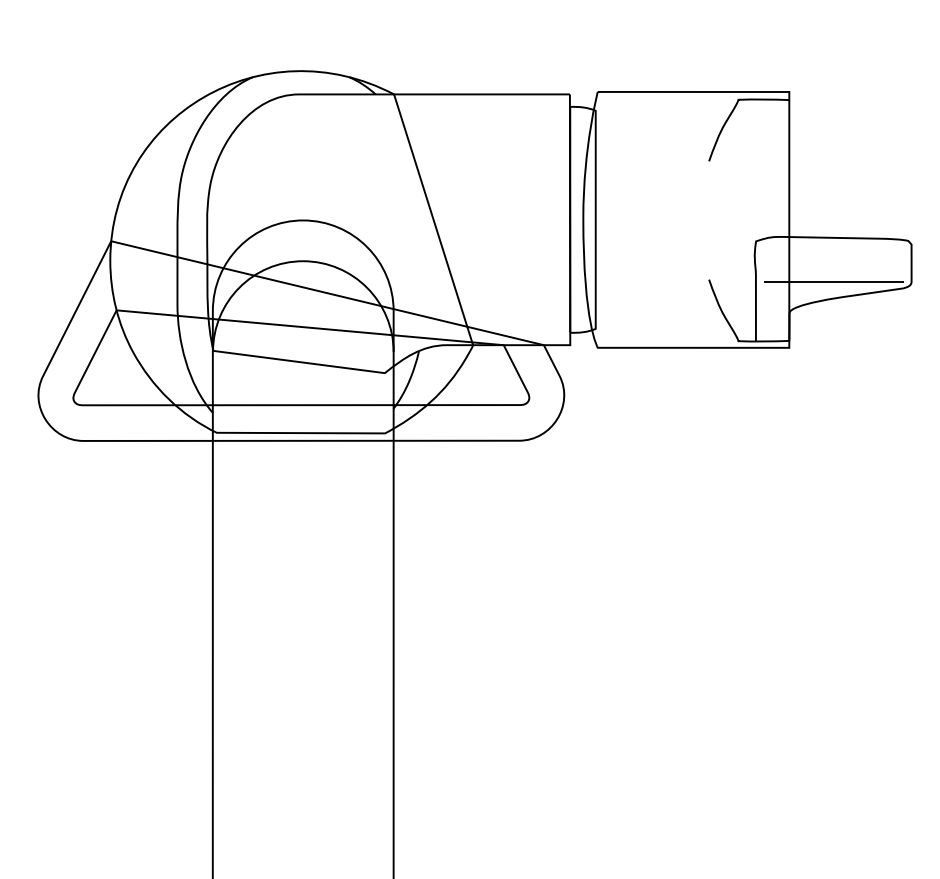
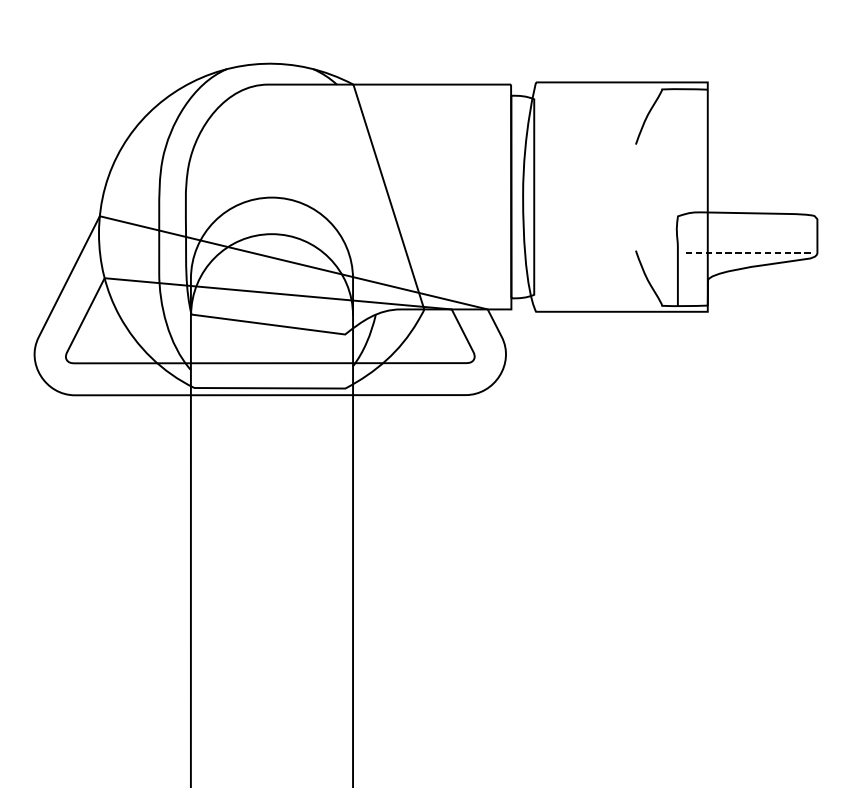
line: (833, 281) -> (747, 252), solid -> dashed

